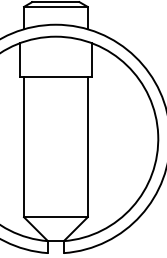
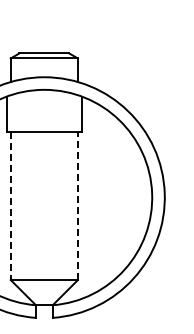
line: (87, 146) -> (77, 205), solid -> dashed
line: (23, 147) -> (10, 206), solid -> dashed

